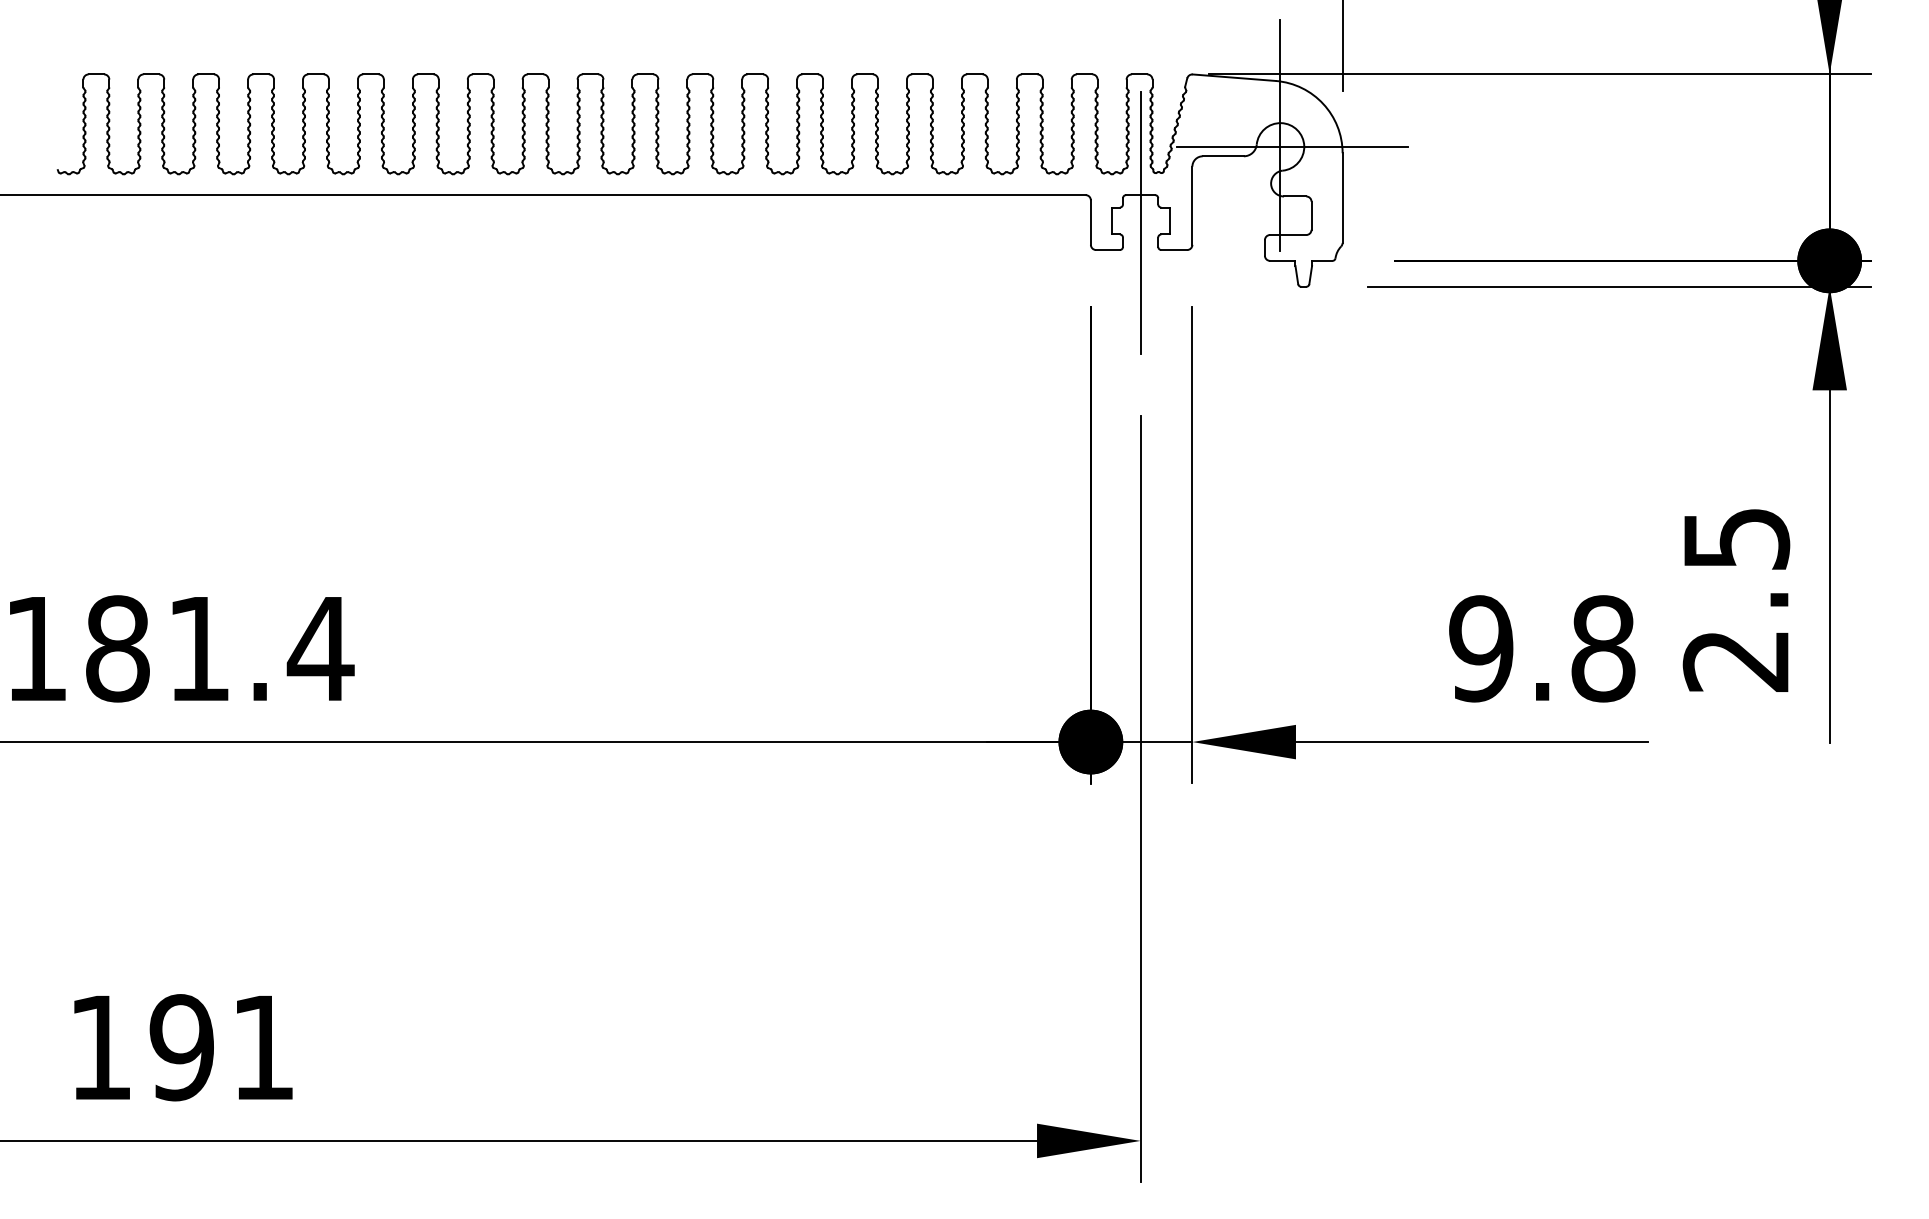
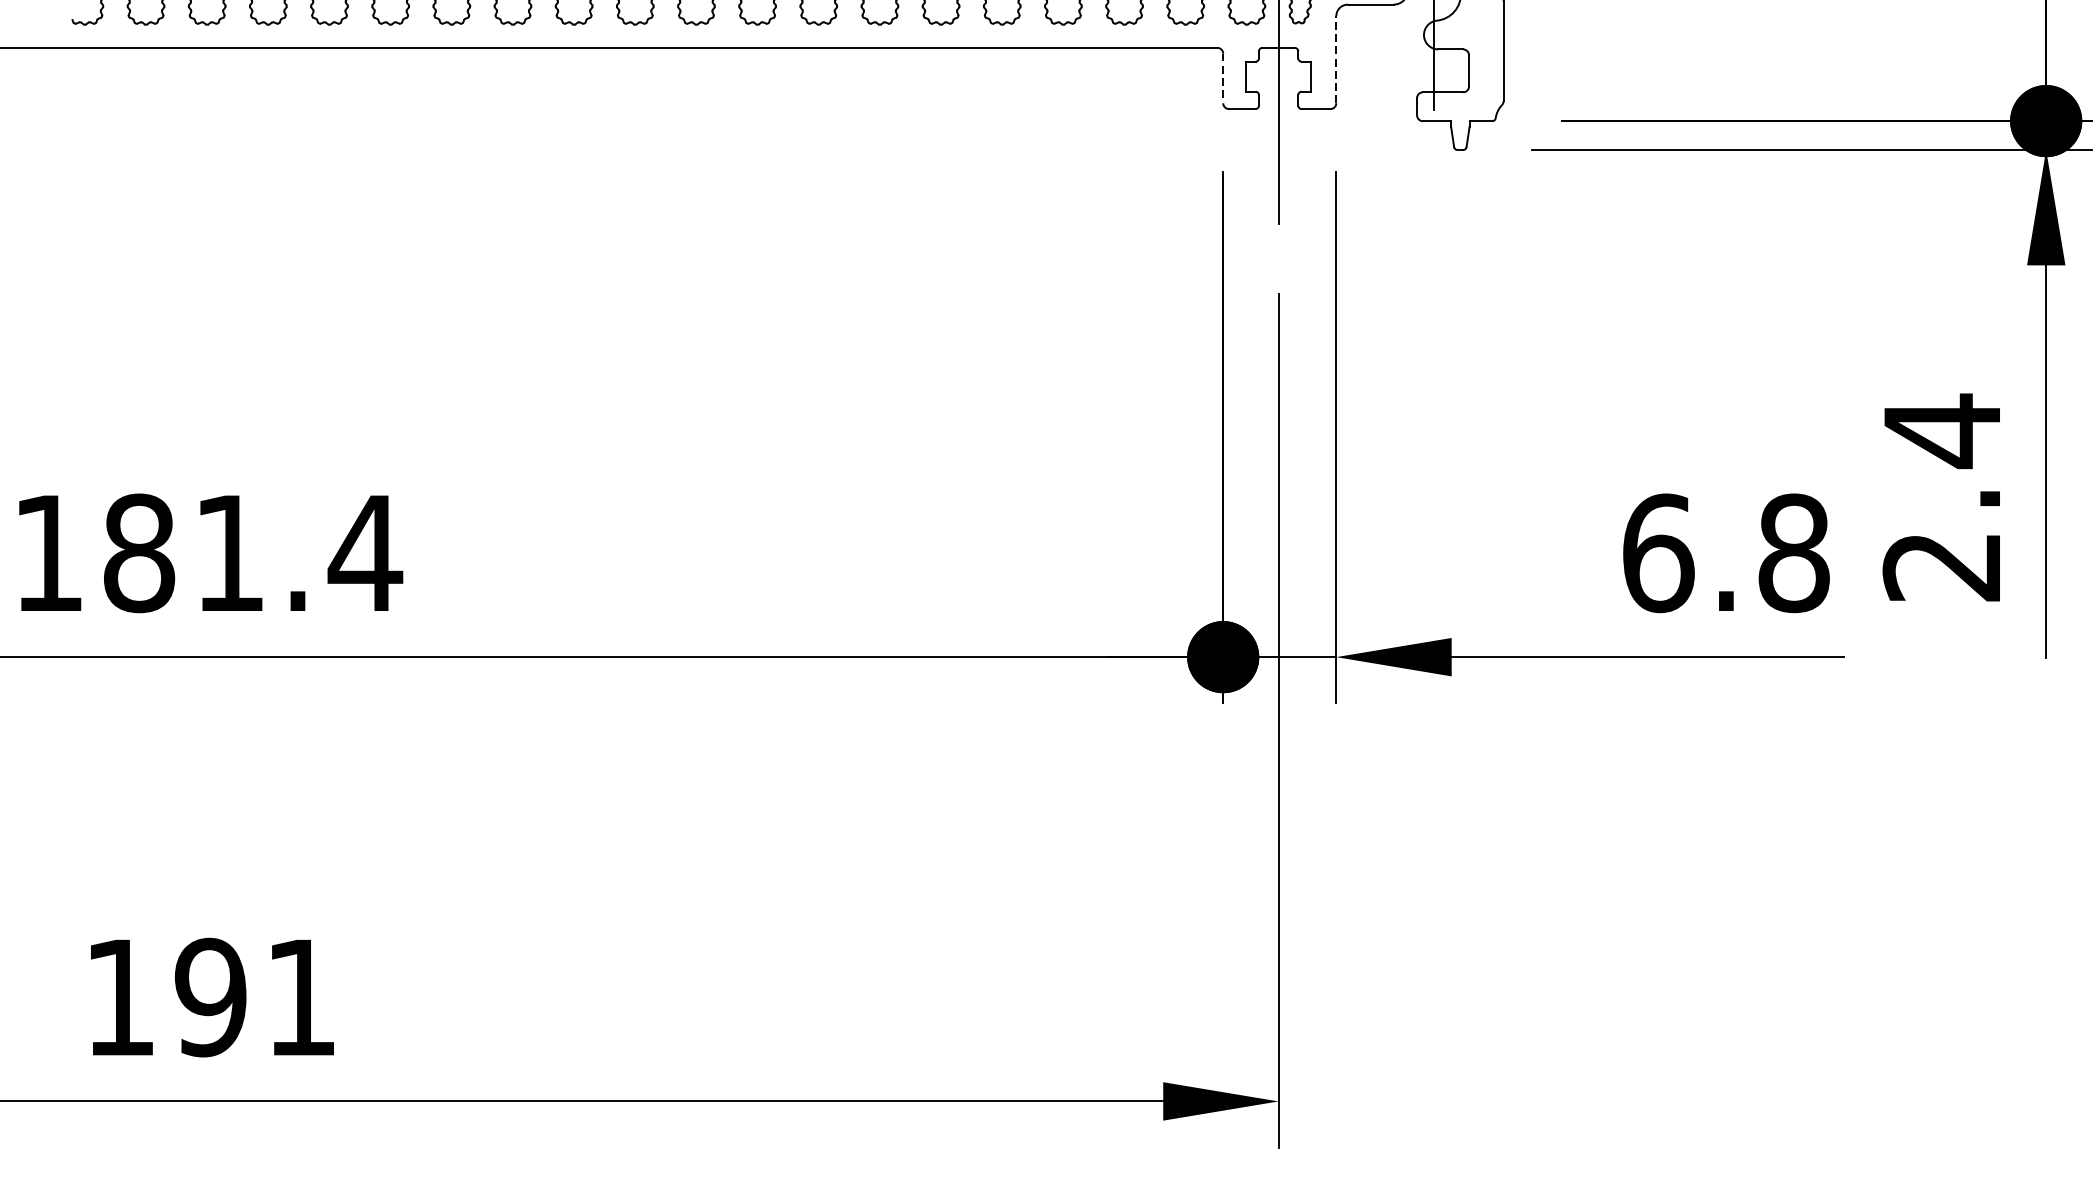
line: (1192, 205) -> (1336, 59), solid -> dashed
line: (1090, 223) -> (1222, 79), solid -> dashed
text: (1737, 539) -> (1943, 431), 2.5 -> 2.4
text: (1481, 648) -> (1658, 552), 9.8 -> 6.8

